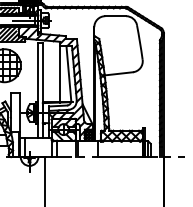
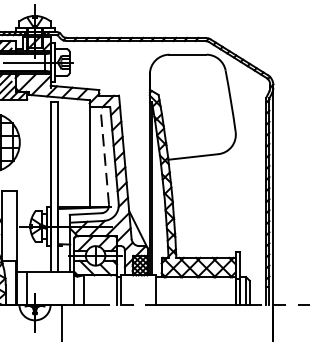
line: (68, 73) -> (104, 156), solid -> dashed

